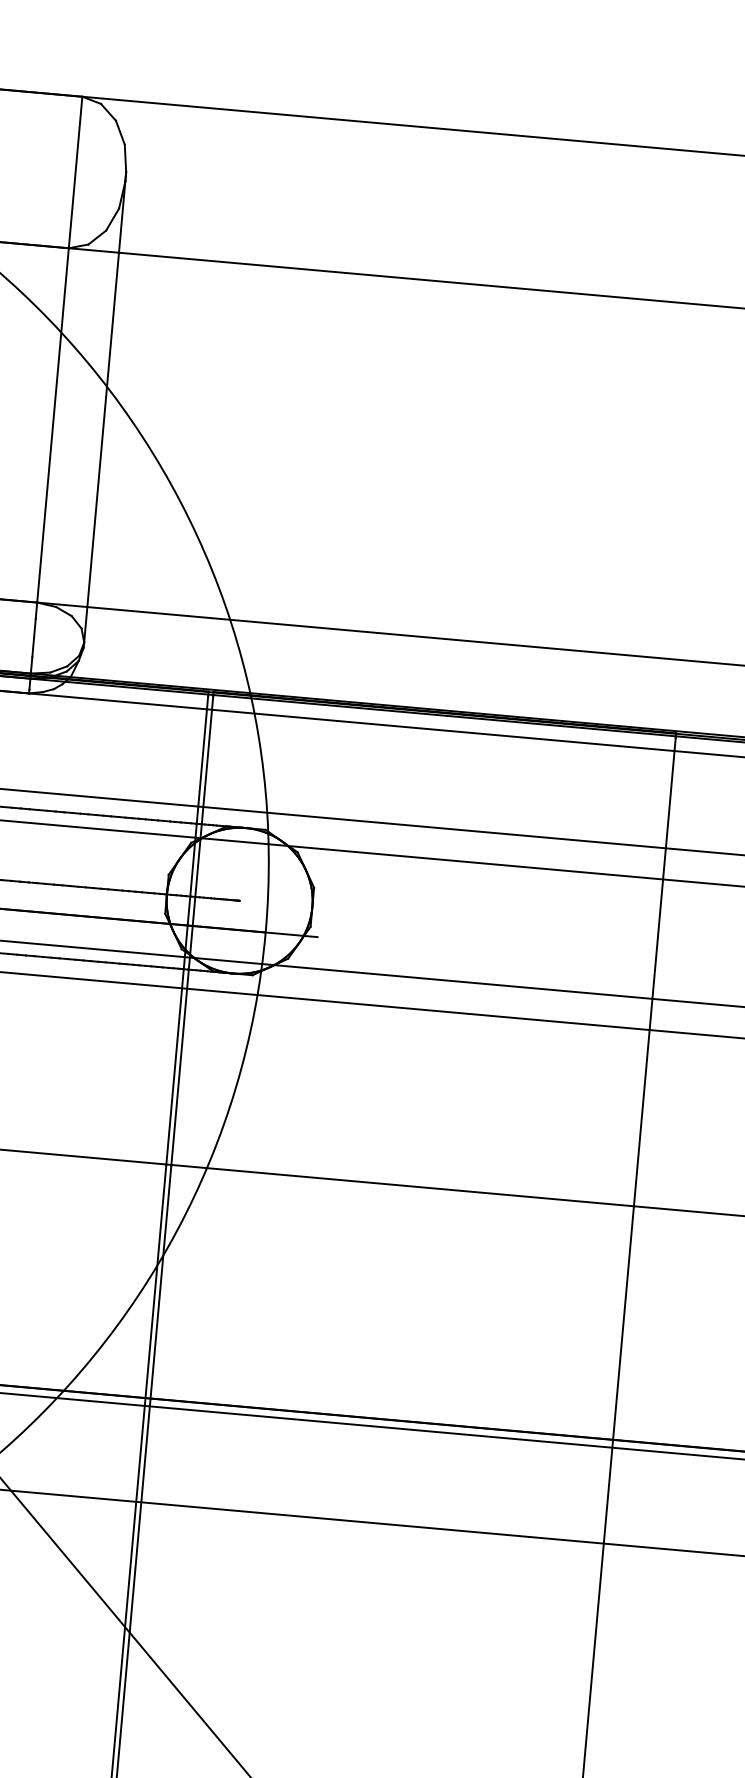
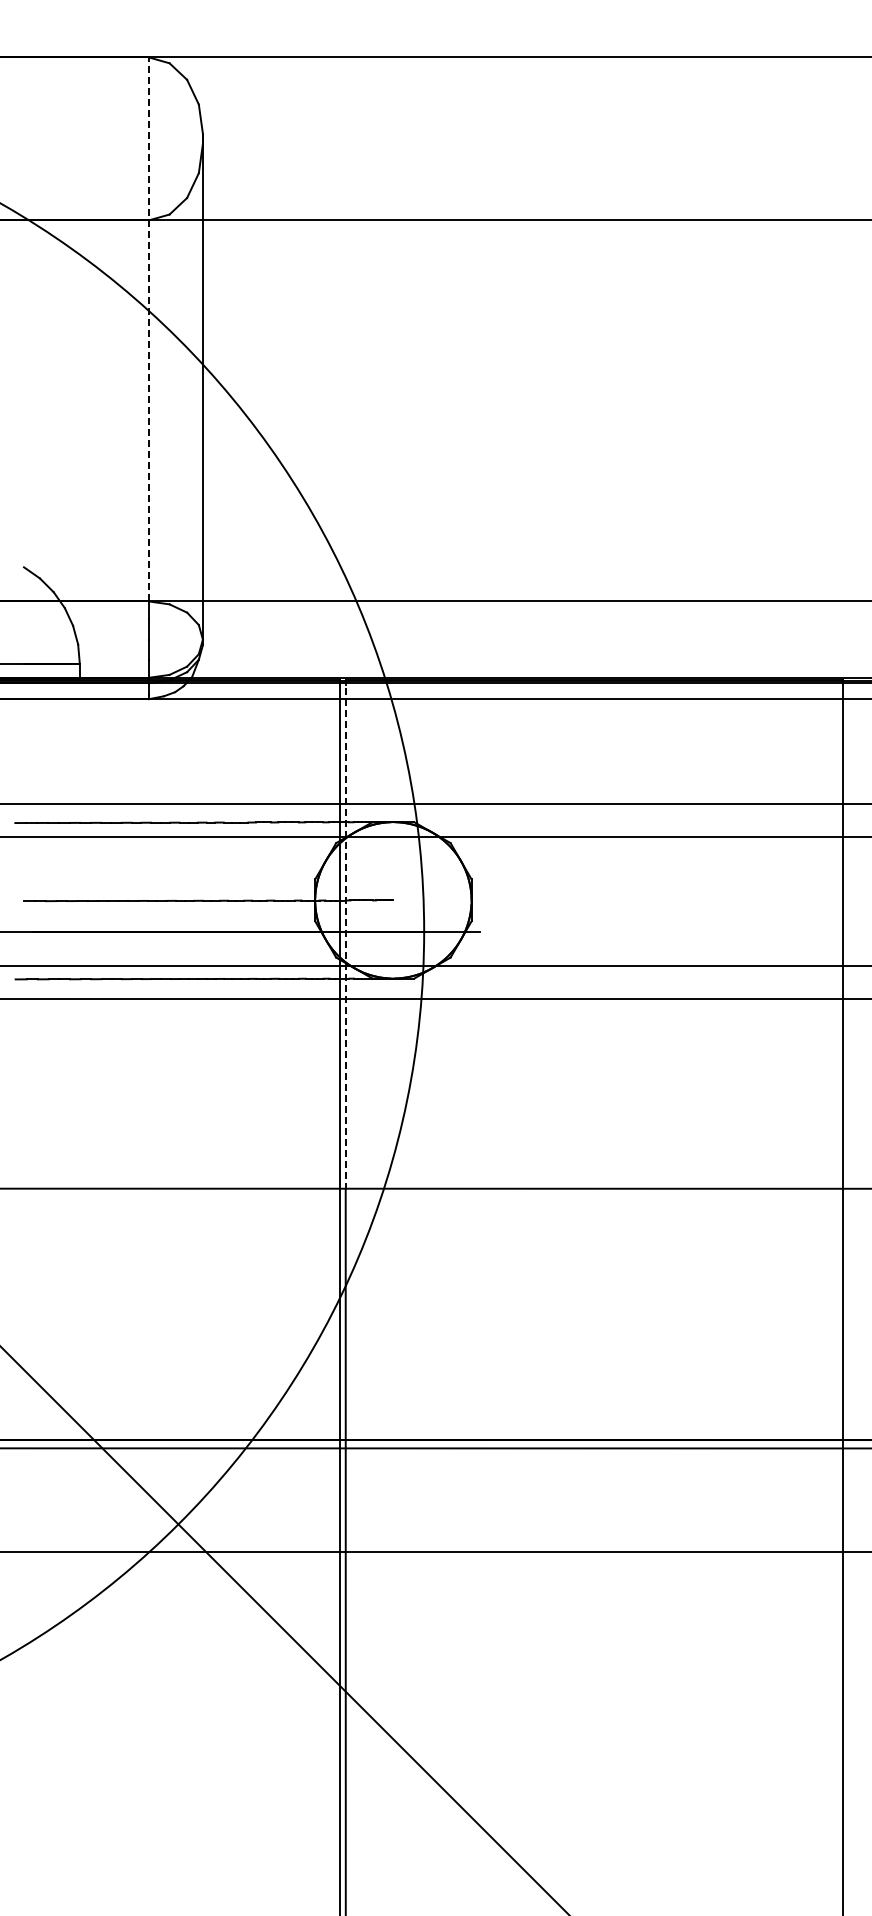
line: (59, 348) -> (148, 328), solid -> dashed
line: (192, 930) -> (345, 936), solid -> dashed

